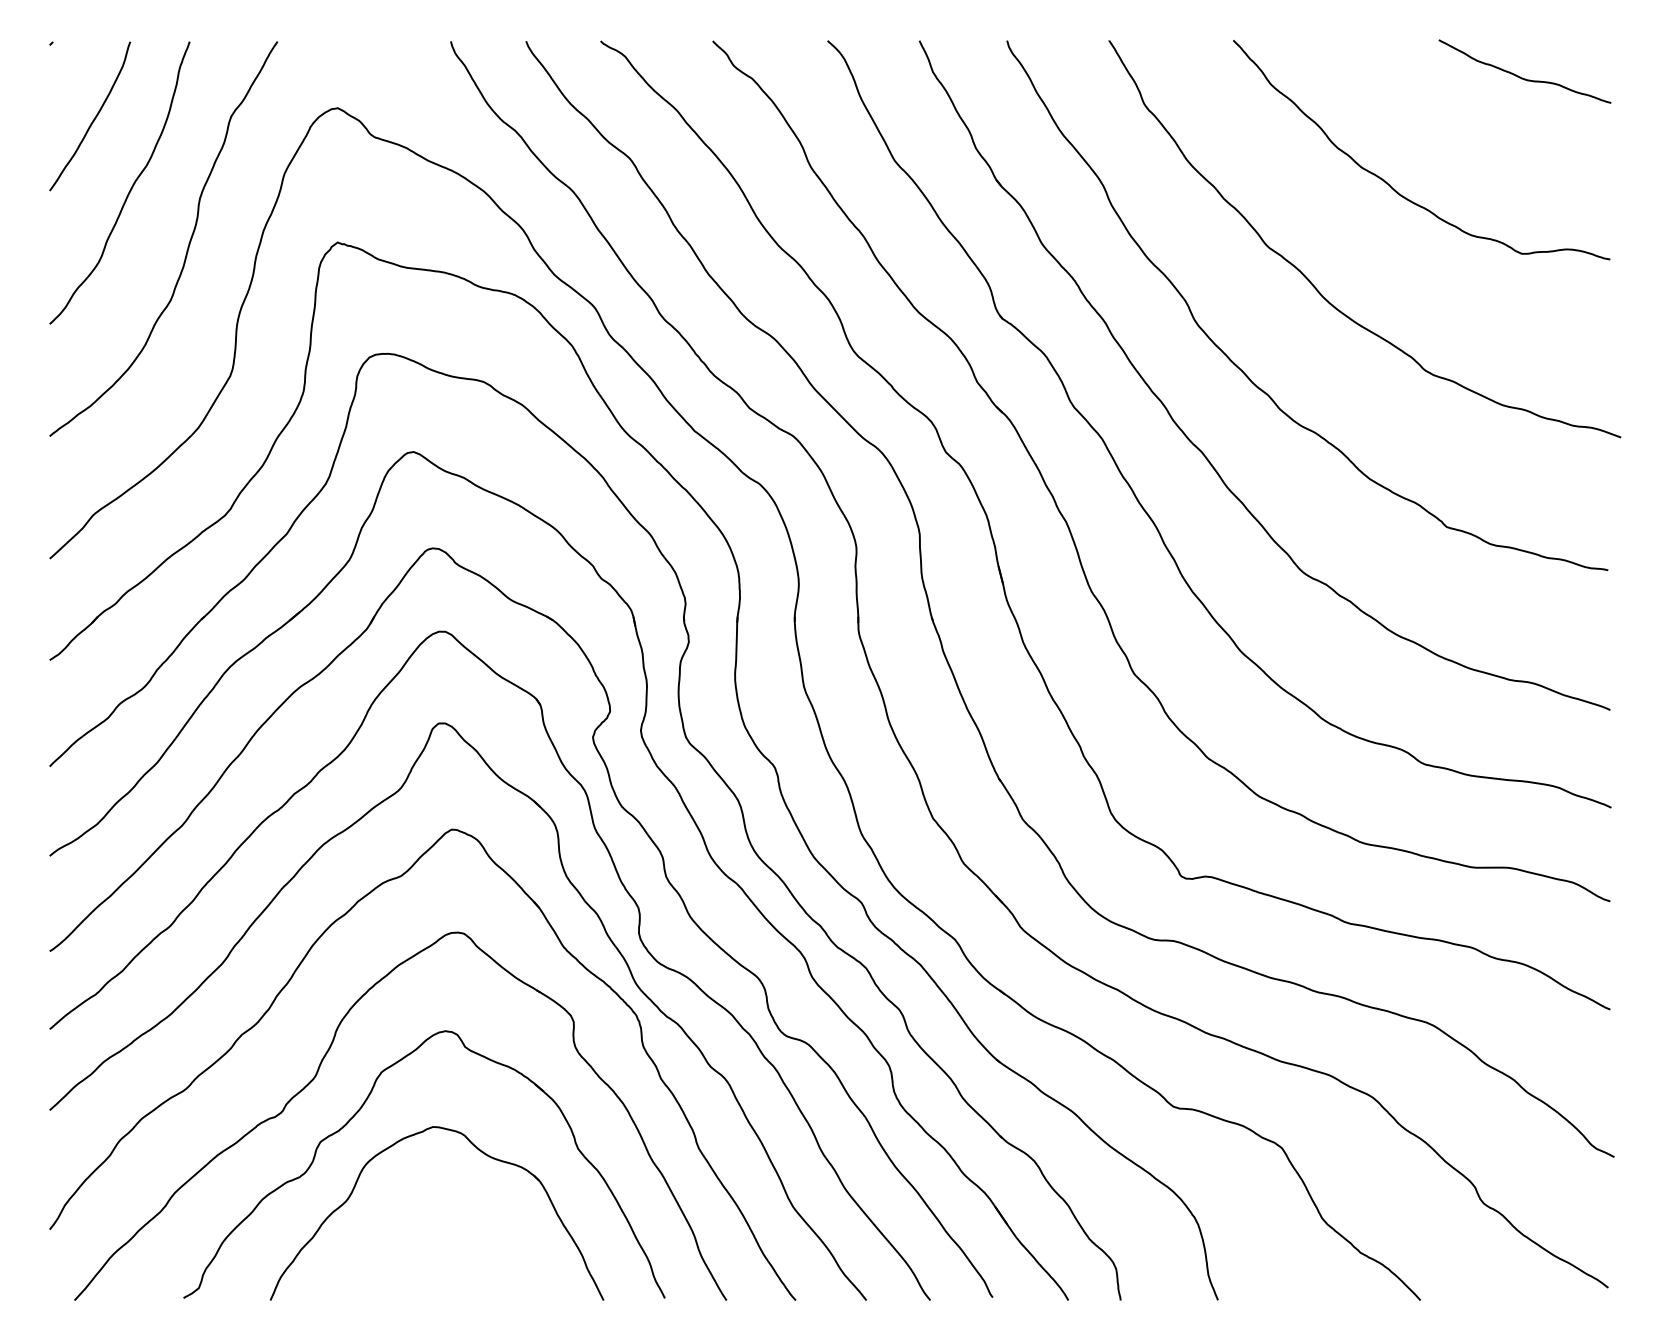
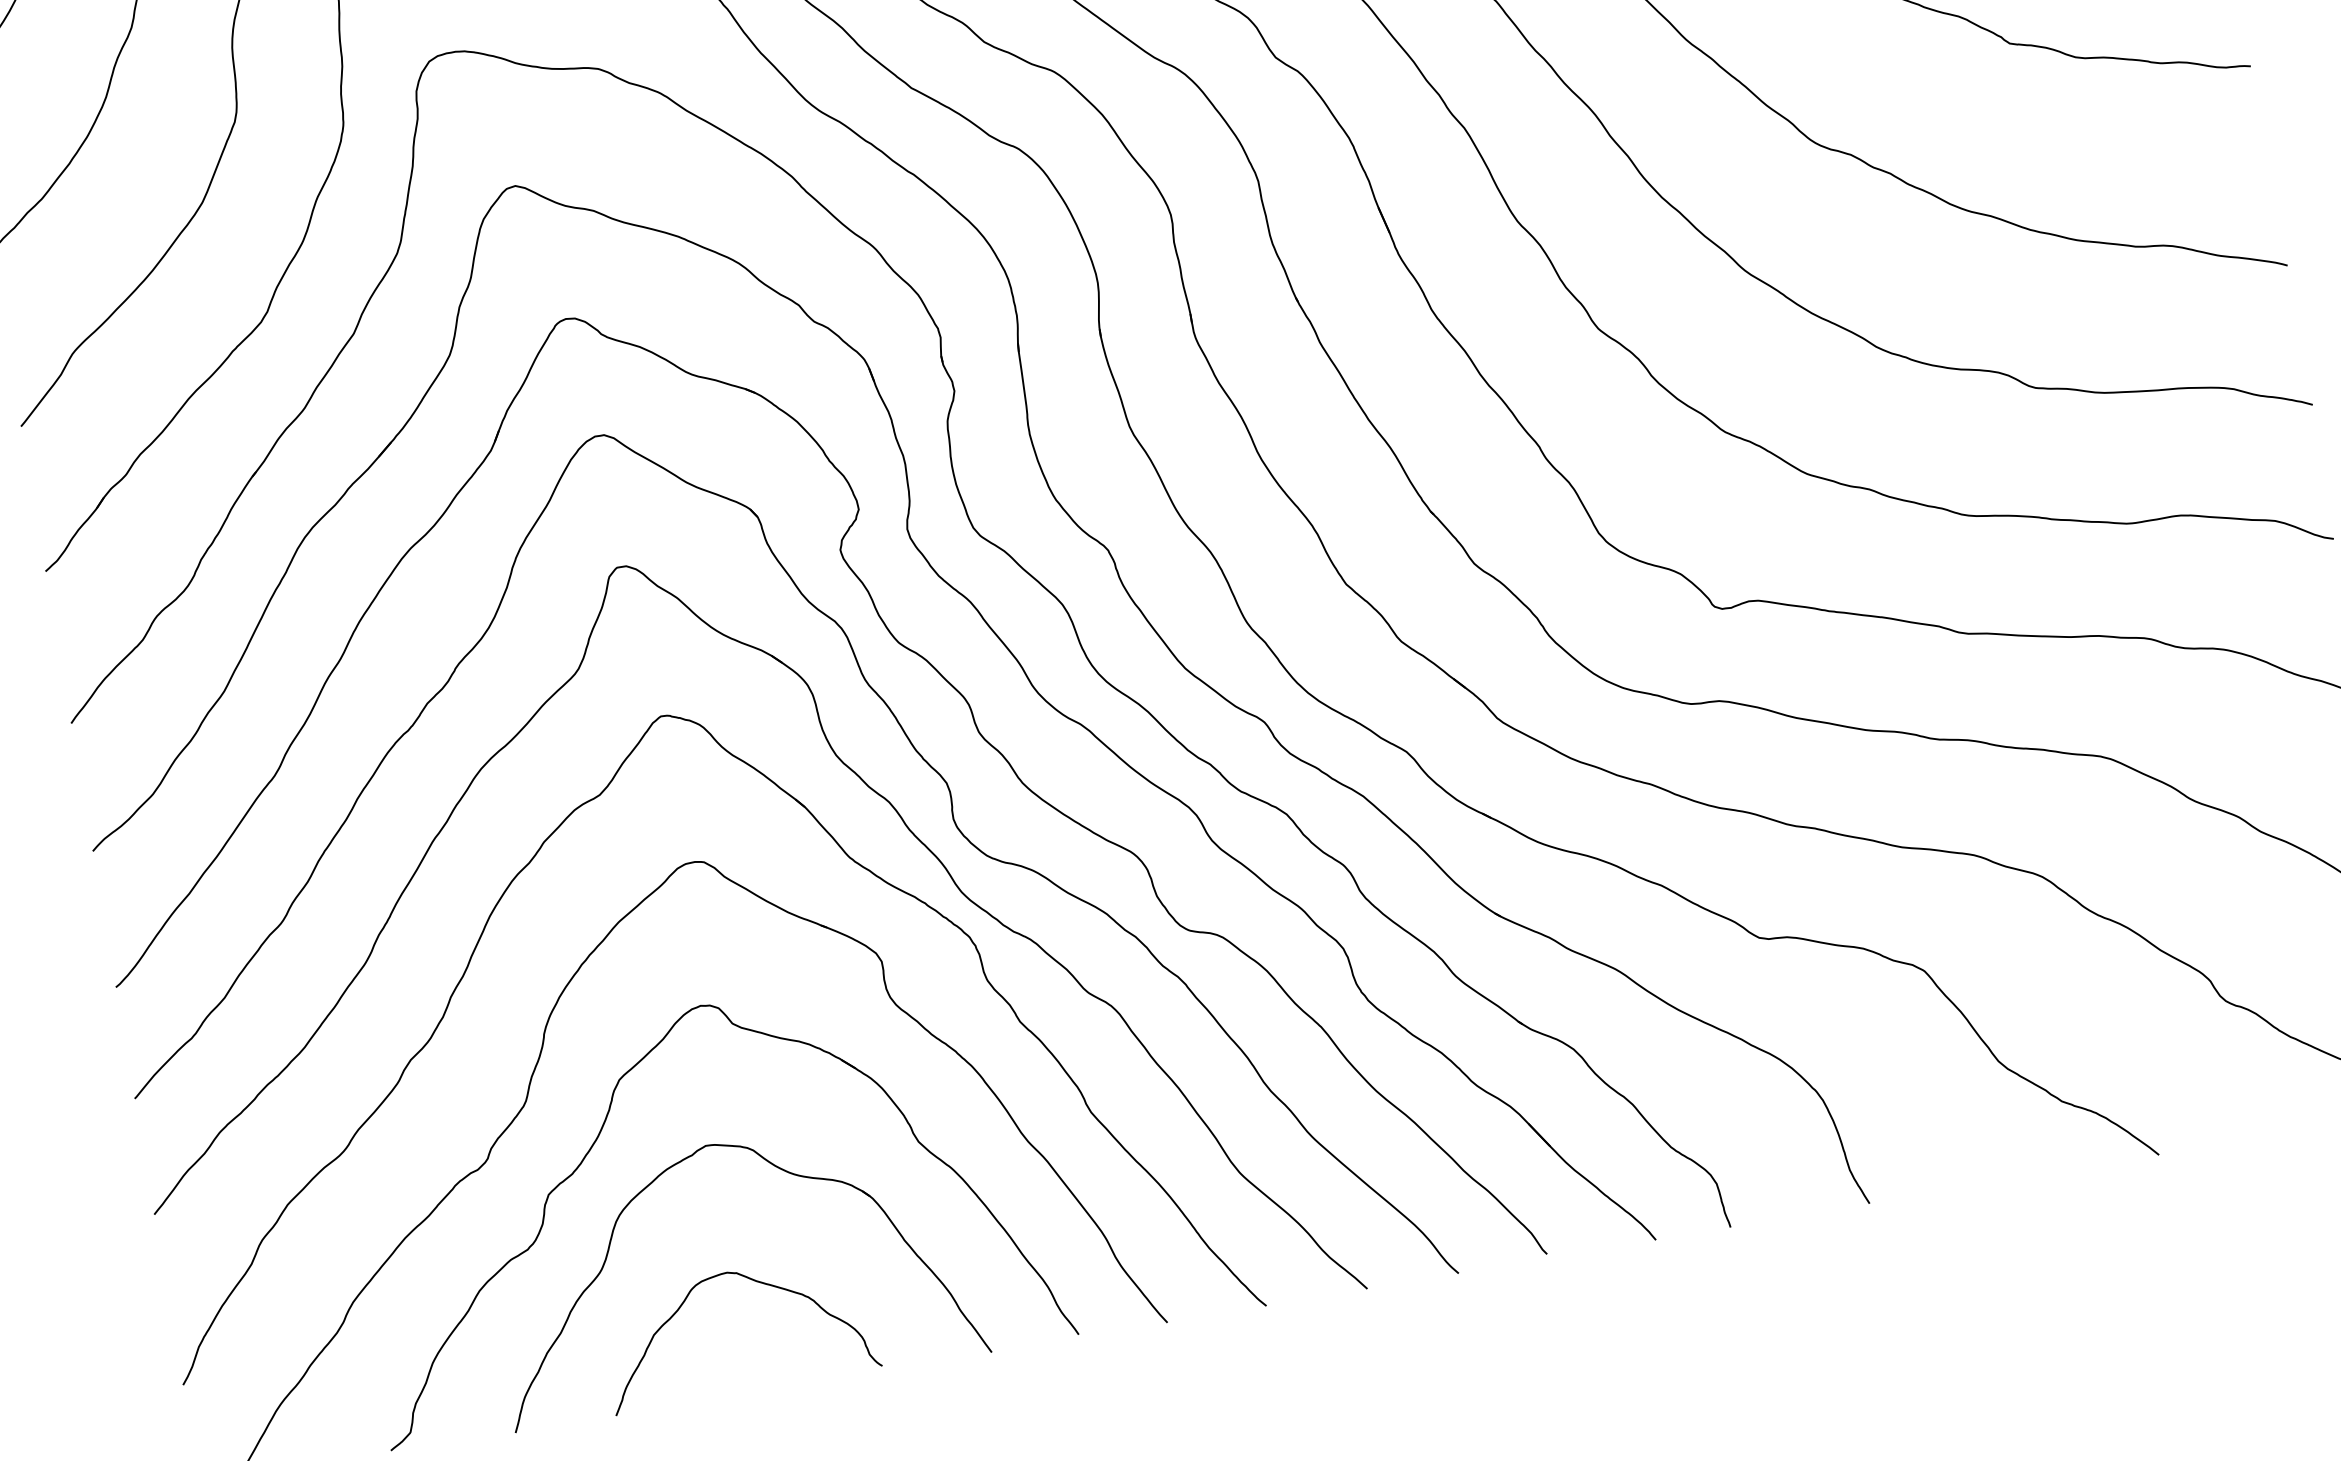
curve: (450, 1225) -> (754, 1282), added

